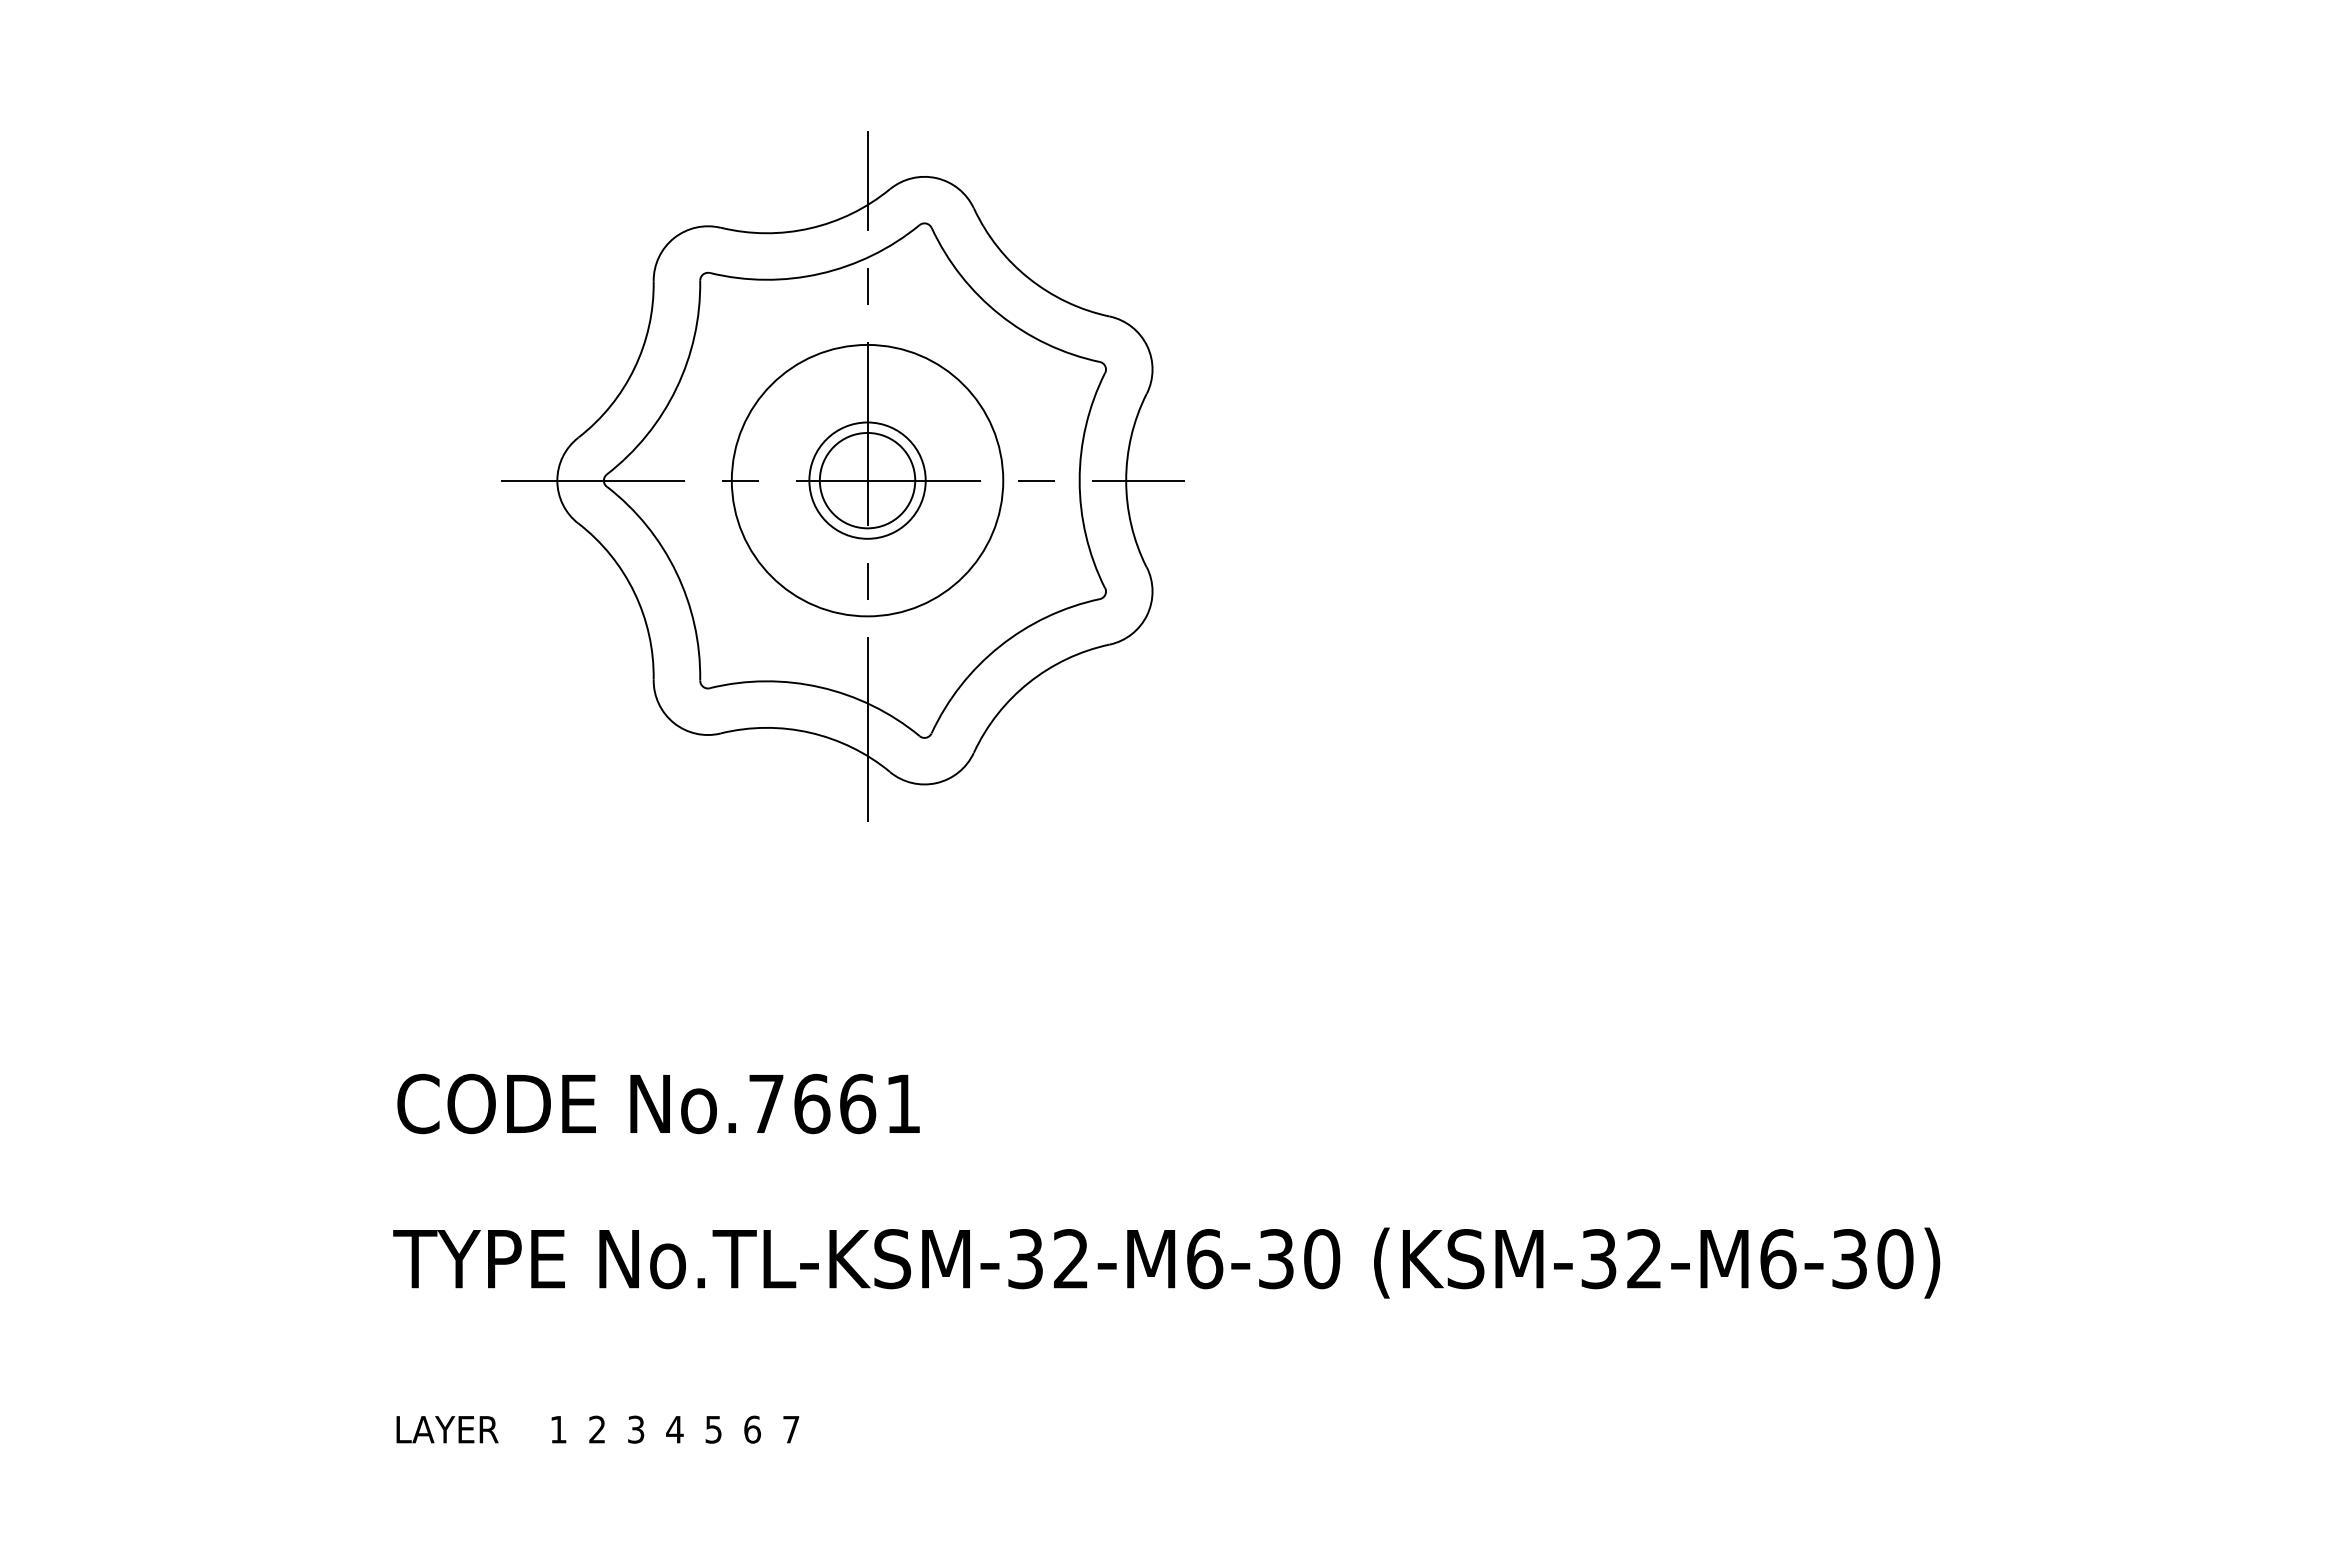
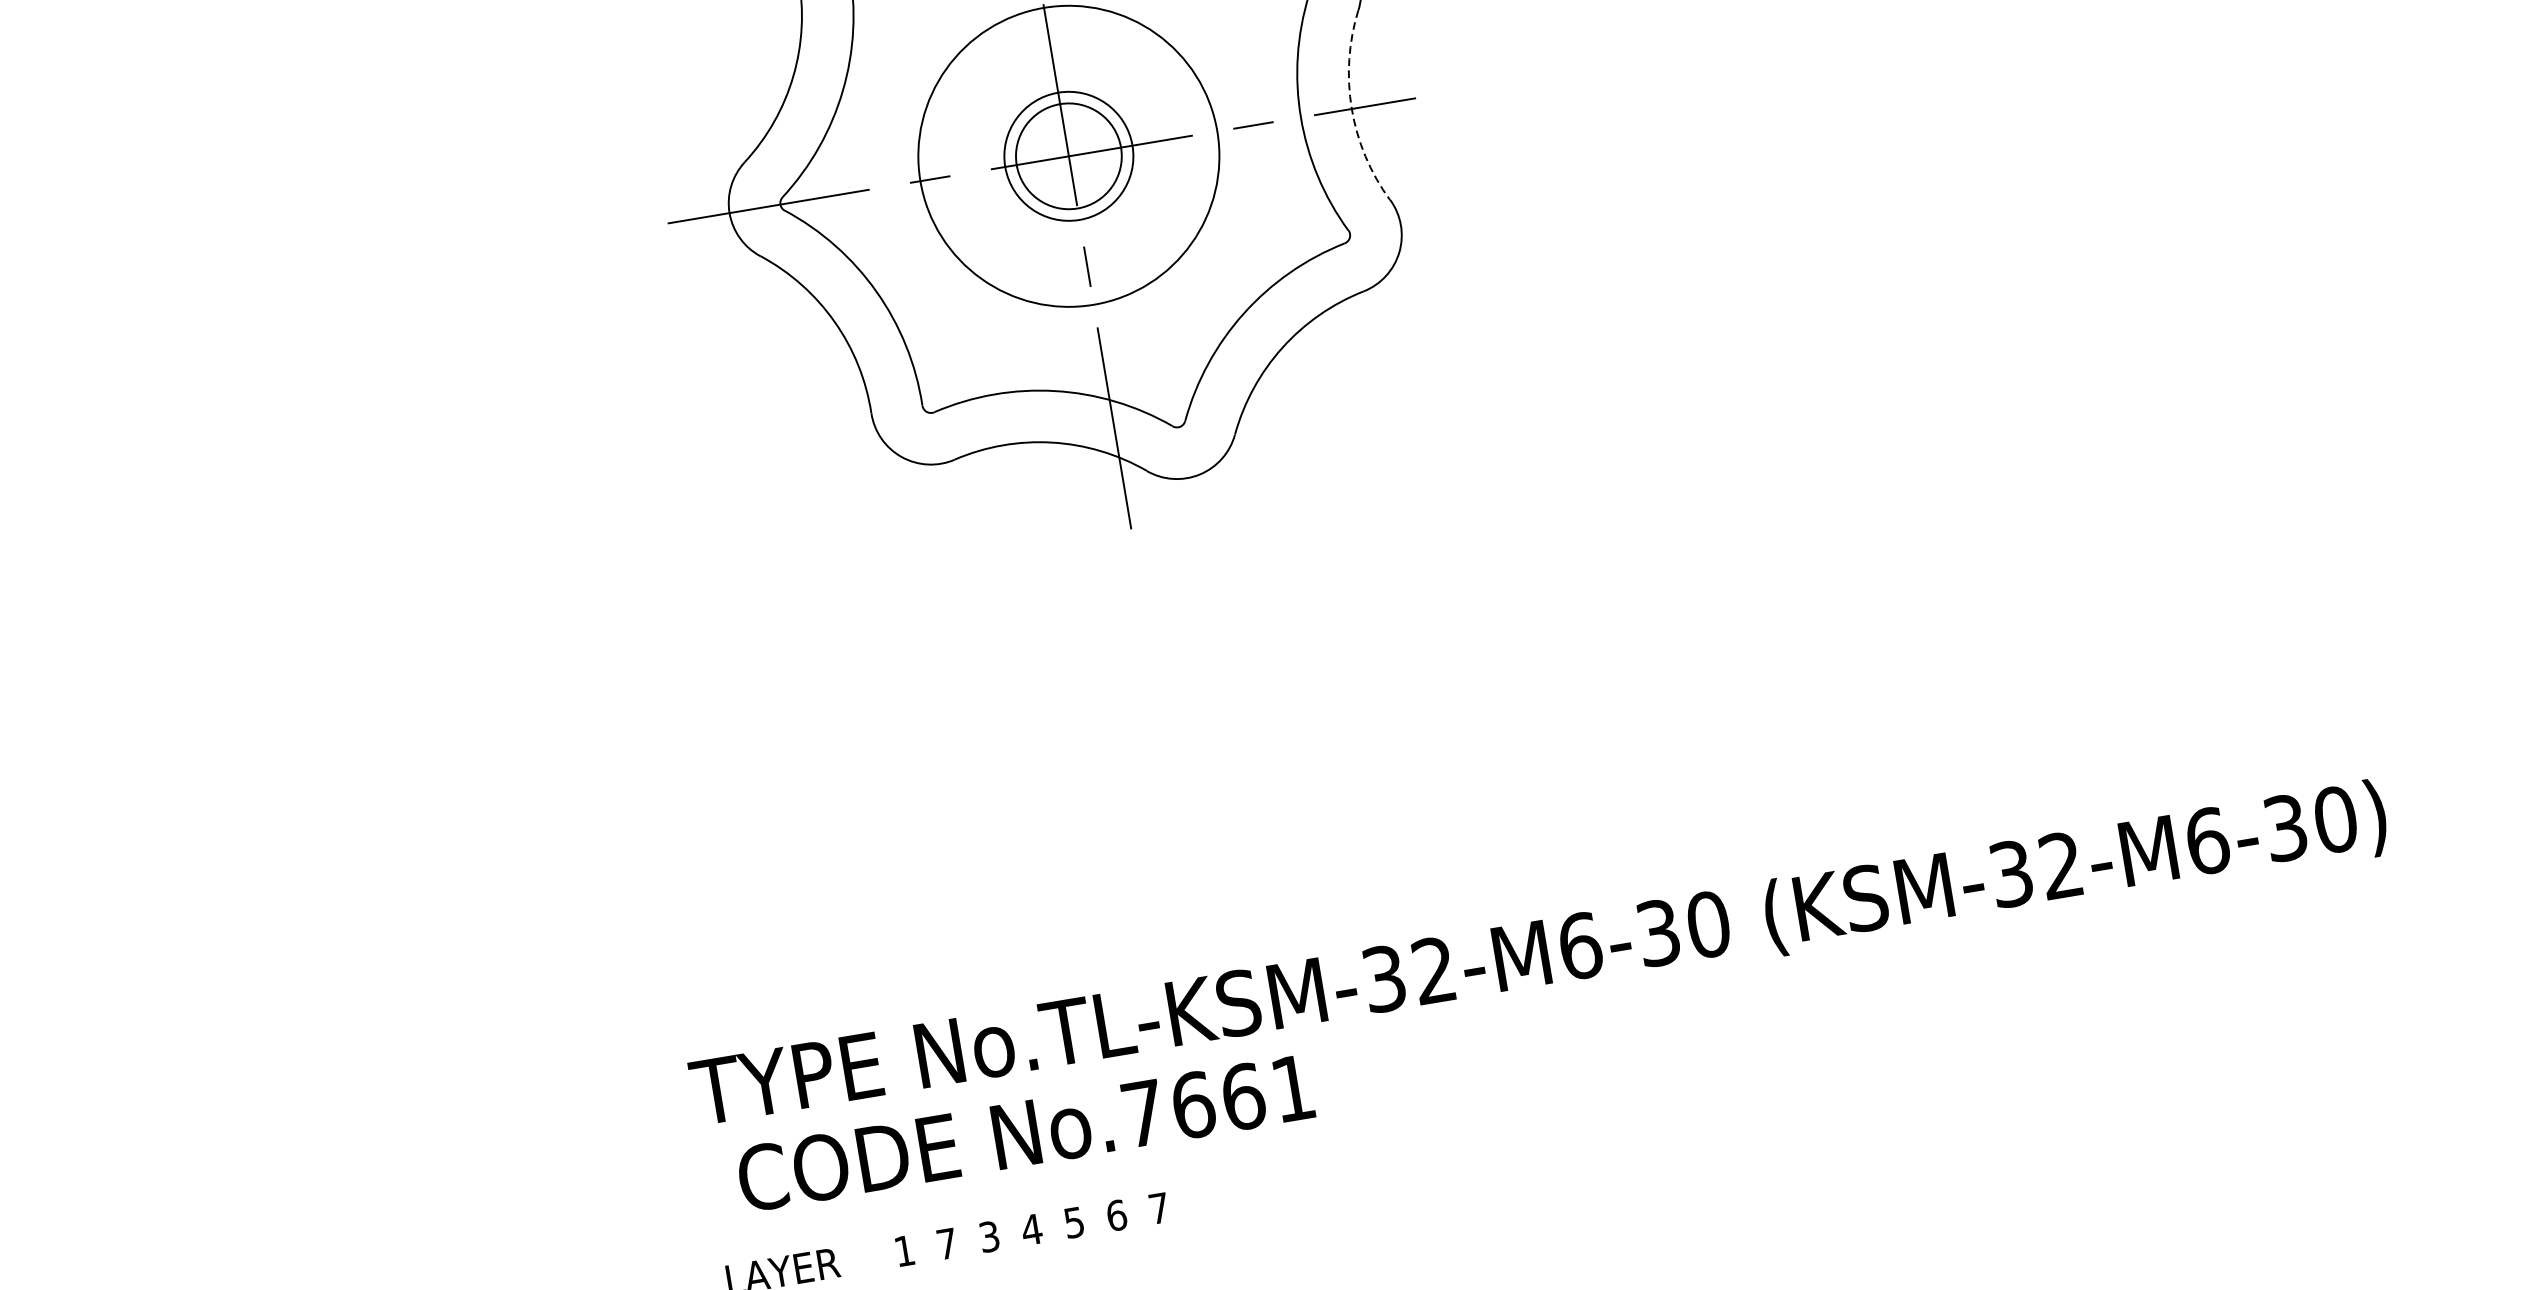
arc: (1126, 480) -> (1352, 108), solid -> dashed
text: (658, 1103) -> (1025, 1132), moved
text: (597, 1429) -> (947, 1243), 2 -> 7

